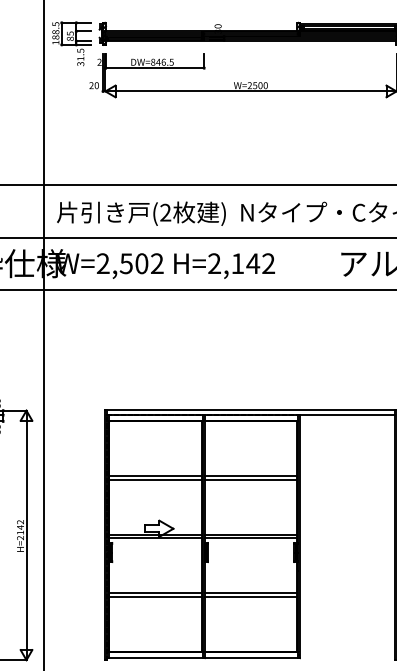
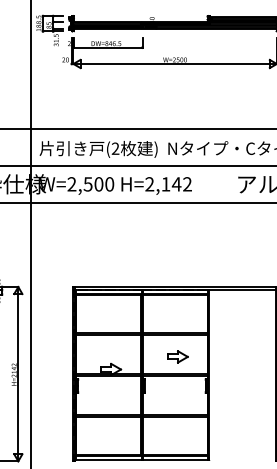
text: (156, 263) -> (109, 184), W=2,502 -> W=2,500
part: (254, 510) -> (177, 356), added

